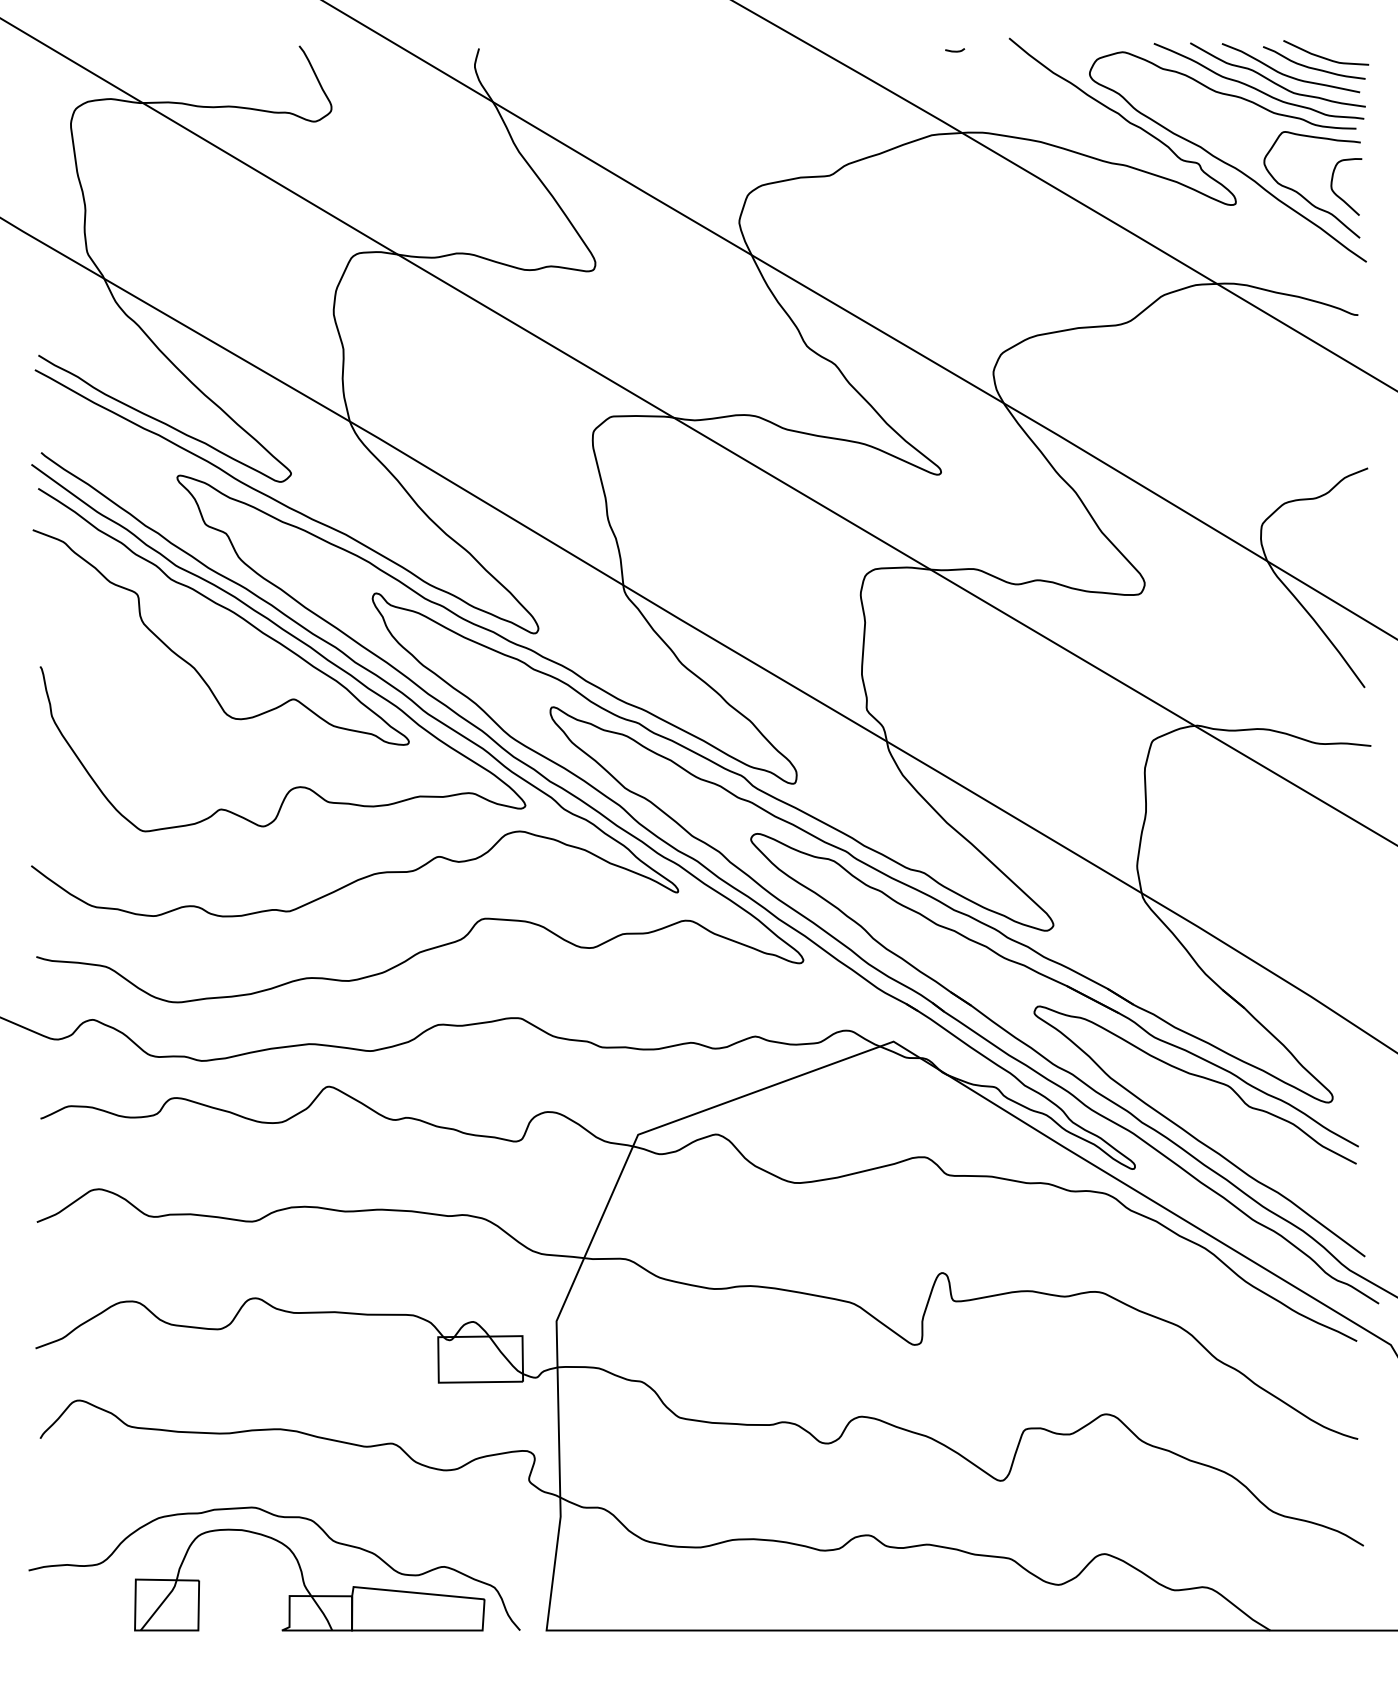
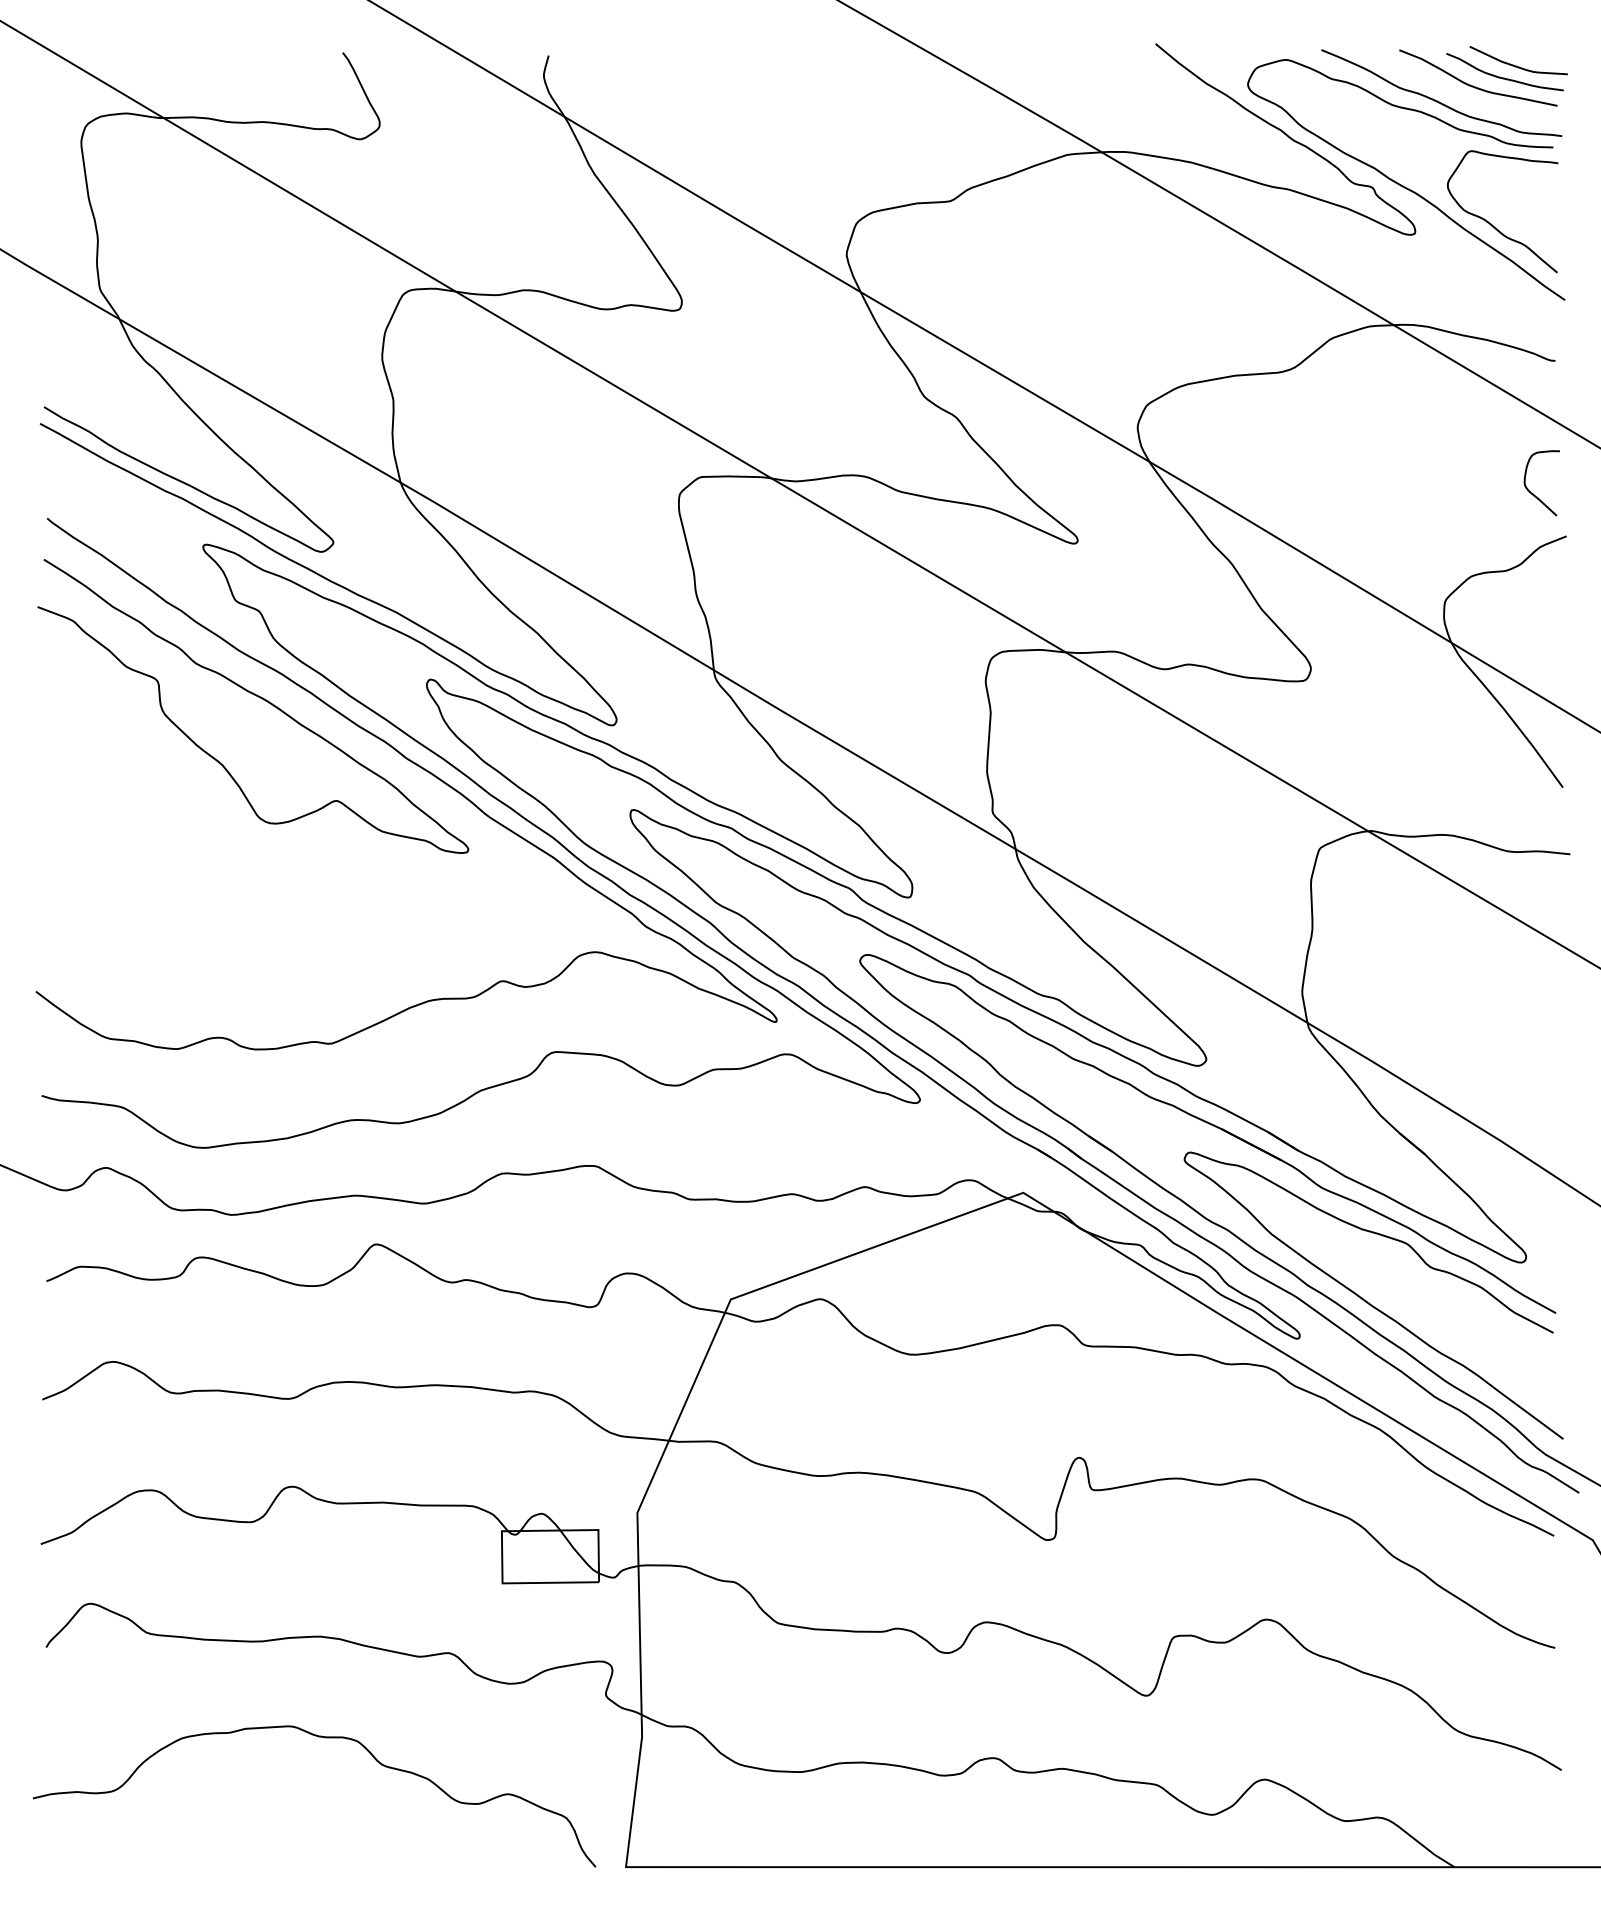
curve: (954, 51) -> (1093, 58), removed
curve: (1272, 80) -> (1457, 92), removed
curve: (1338, 195) -> (1532, 492), moved
curve: (288, 634) -> (330, 726), removed
part: (309, 1580) -> (354, 1809), removed

